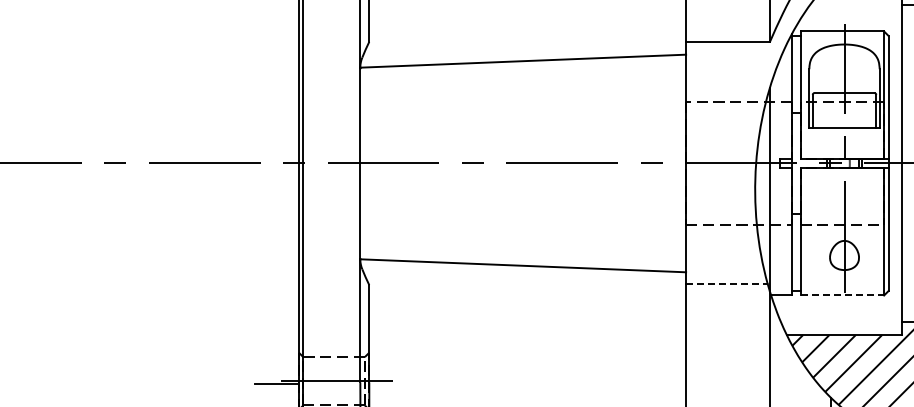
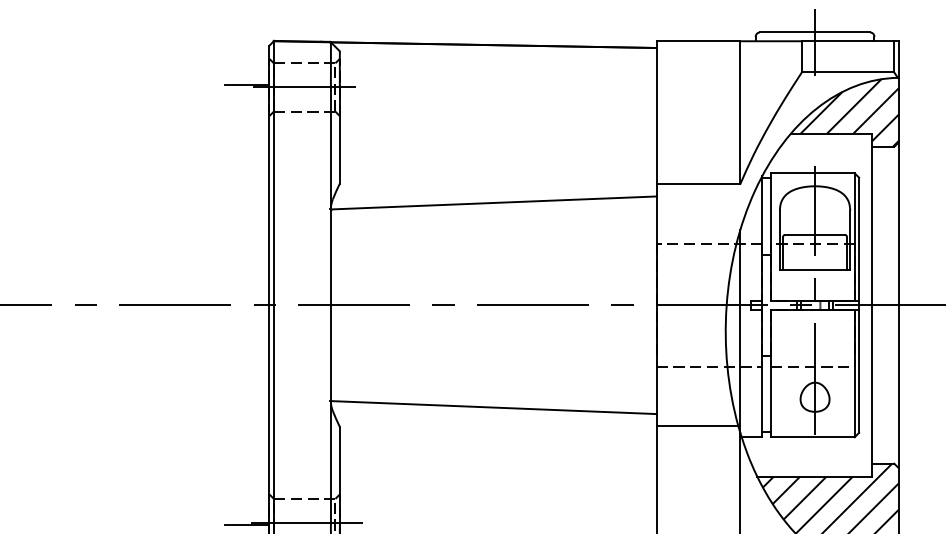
line: (726, 284) -> (697, 426), dashed -> solid
line: (841, 295) -> (812, 437), dashed -> solid

